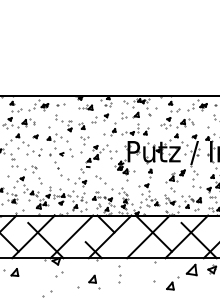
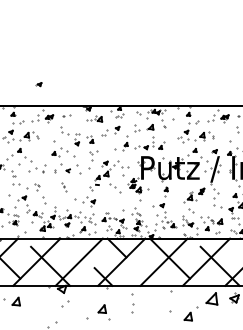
part: (34, 136) -> (38, 84), moved
part: (57, 169) -> (63, 187), size x0.6
part: (100, 180) -> (115, 188), moved

